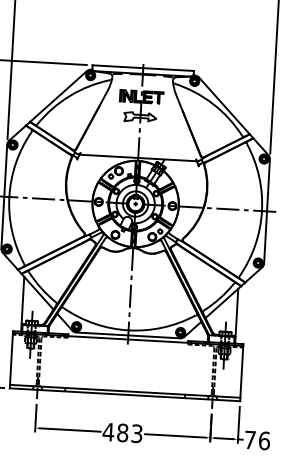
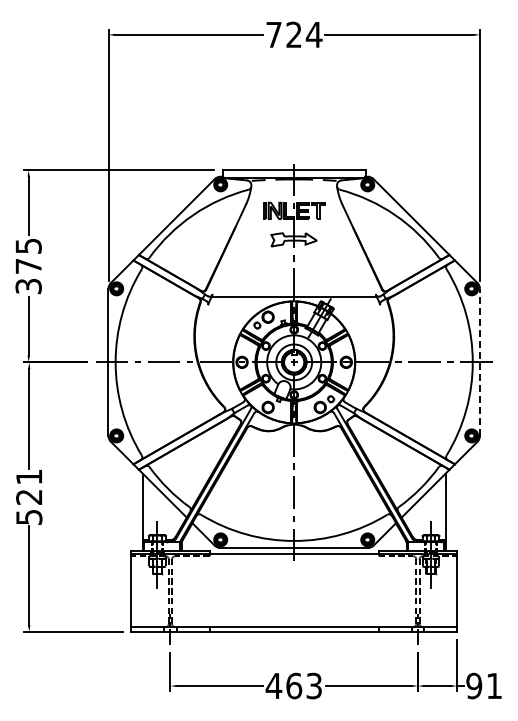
line: (266, 211) -> (479, 362), solid -> dashed
text: (123, 432) -> (294, 685), 483 -> 463
text: (257, 440) -> (484, 685), 76 -> 91

